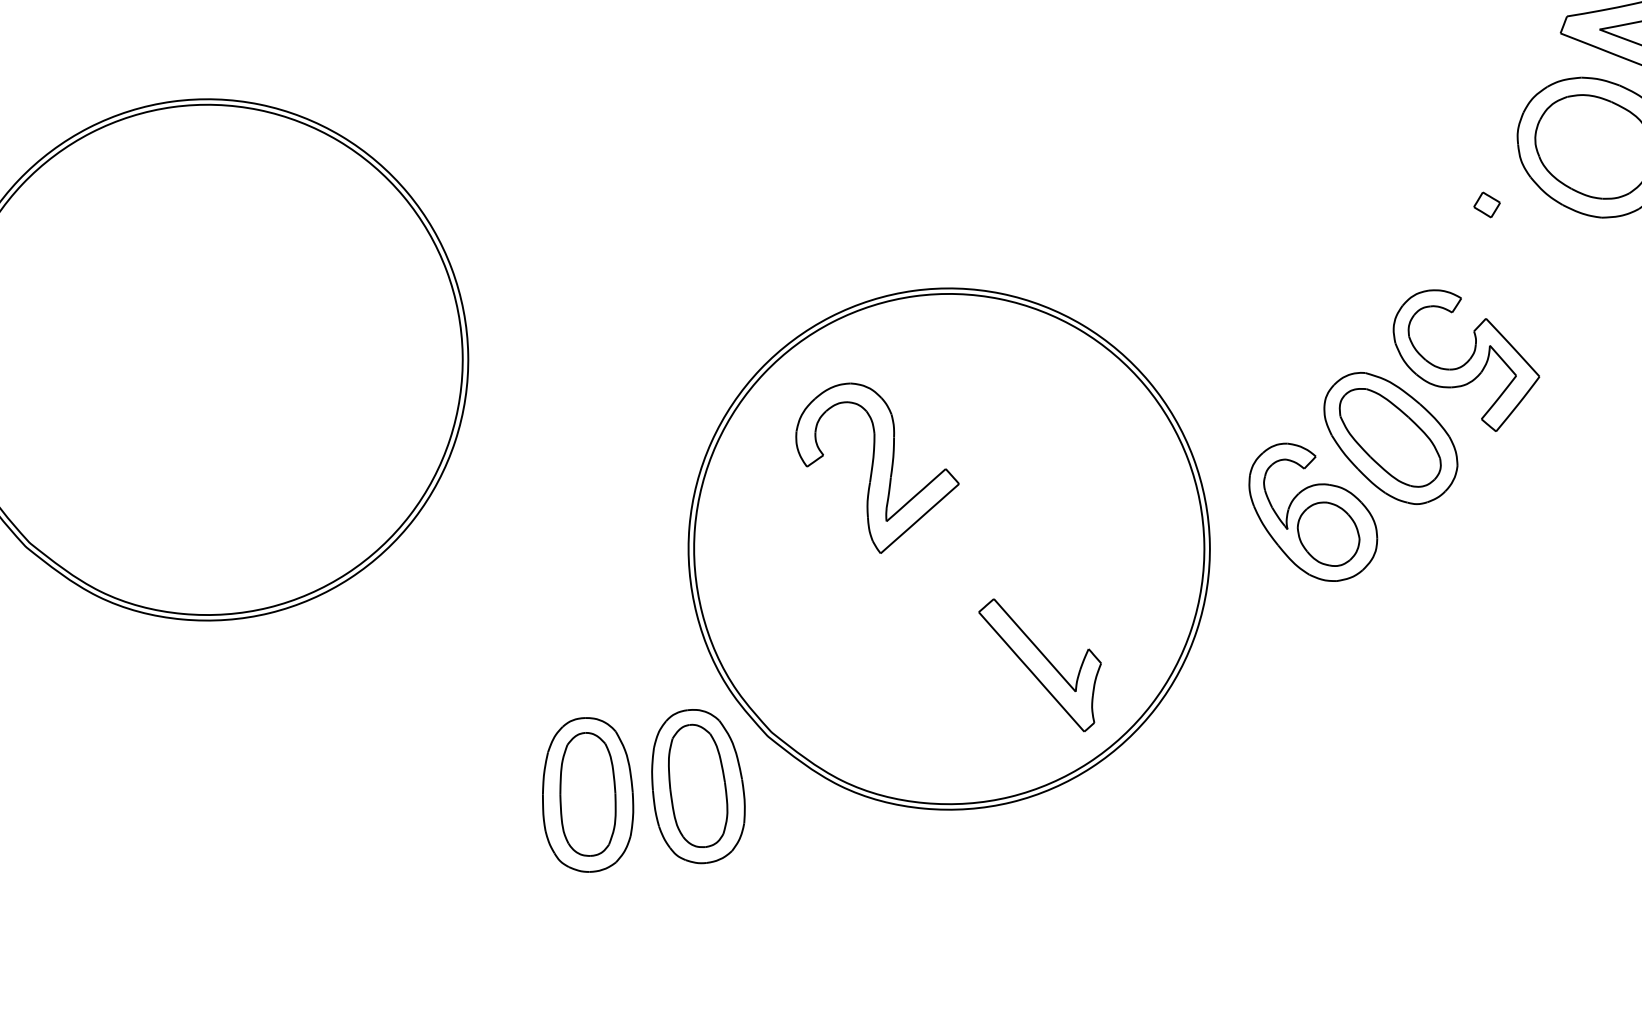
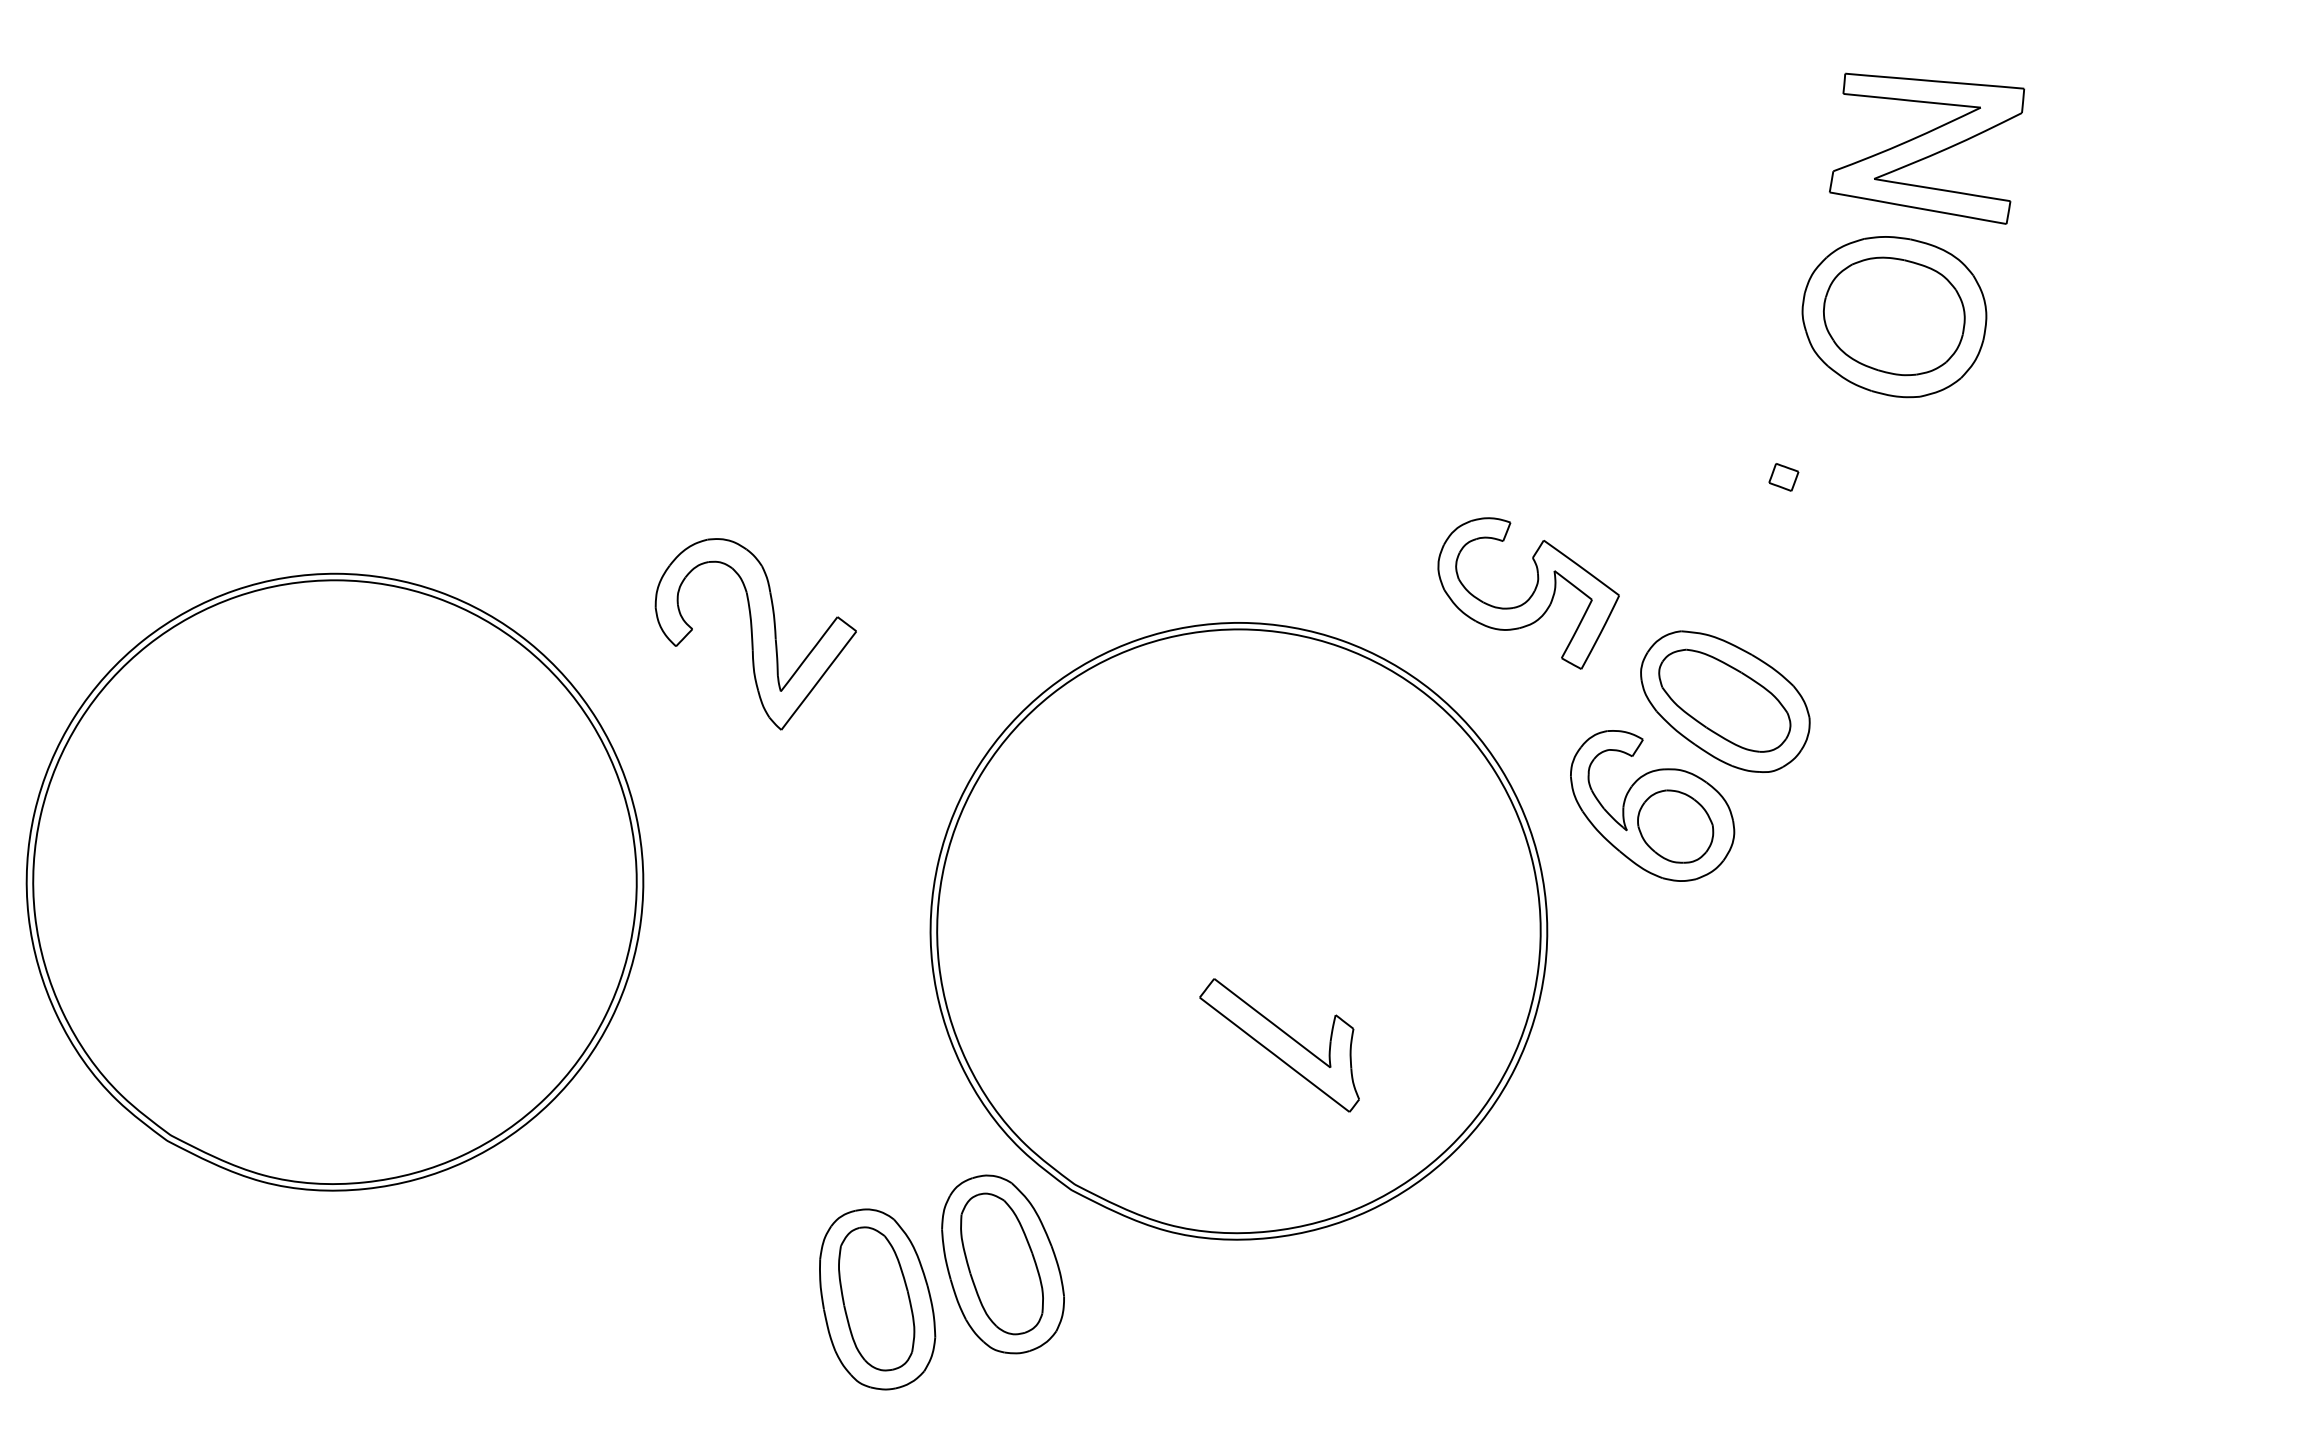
part: (1486, 205) -> (1783, 477), moved
part: (1464, 360) -> (1528, 593), moved
part: (874, 470) -> (755, 634), moved
part: (1037, 665) -> (1279, 1045), moved

